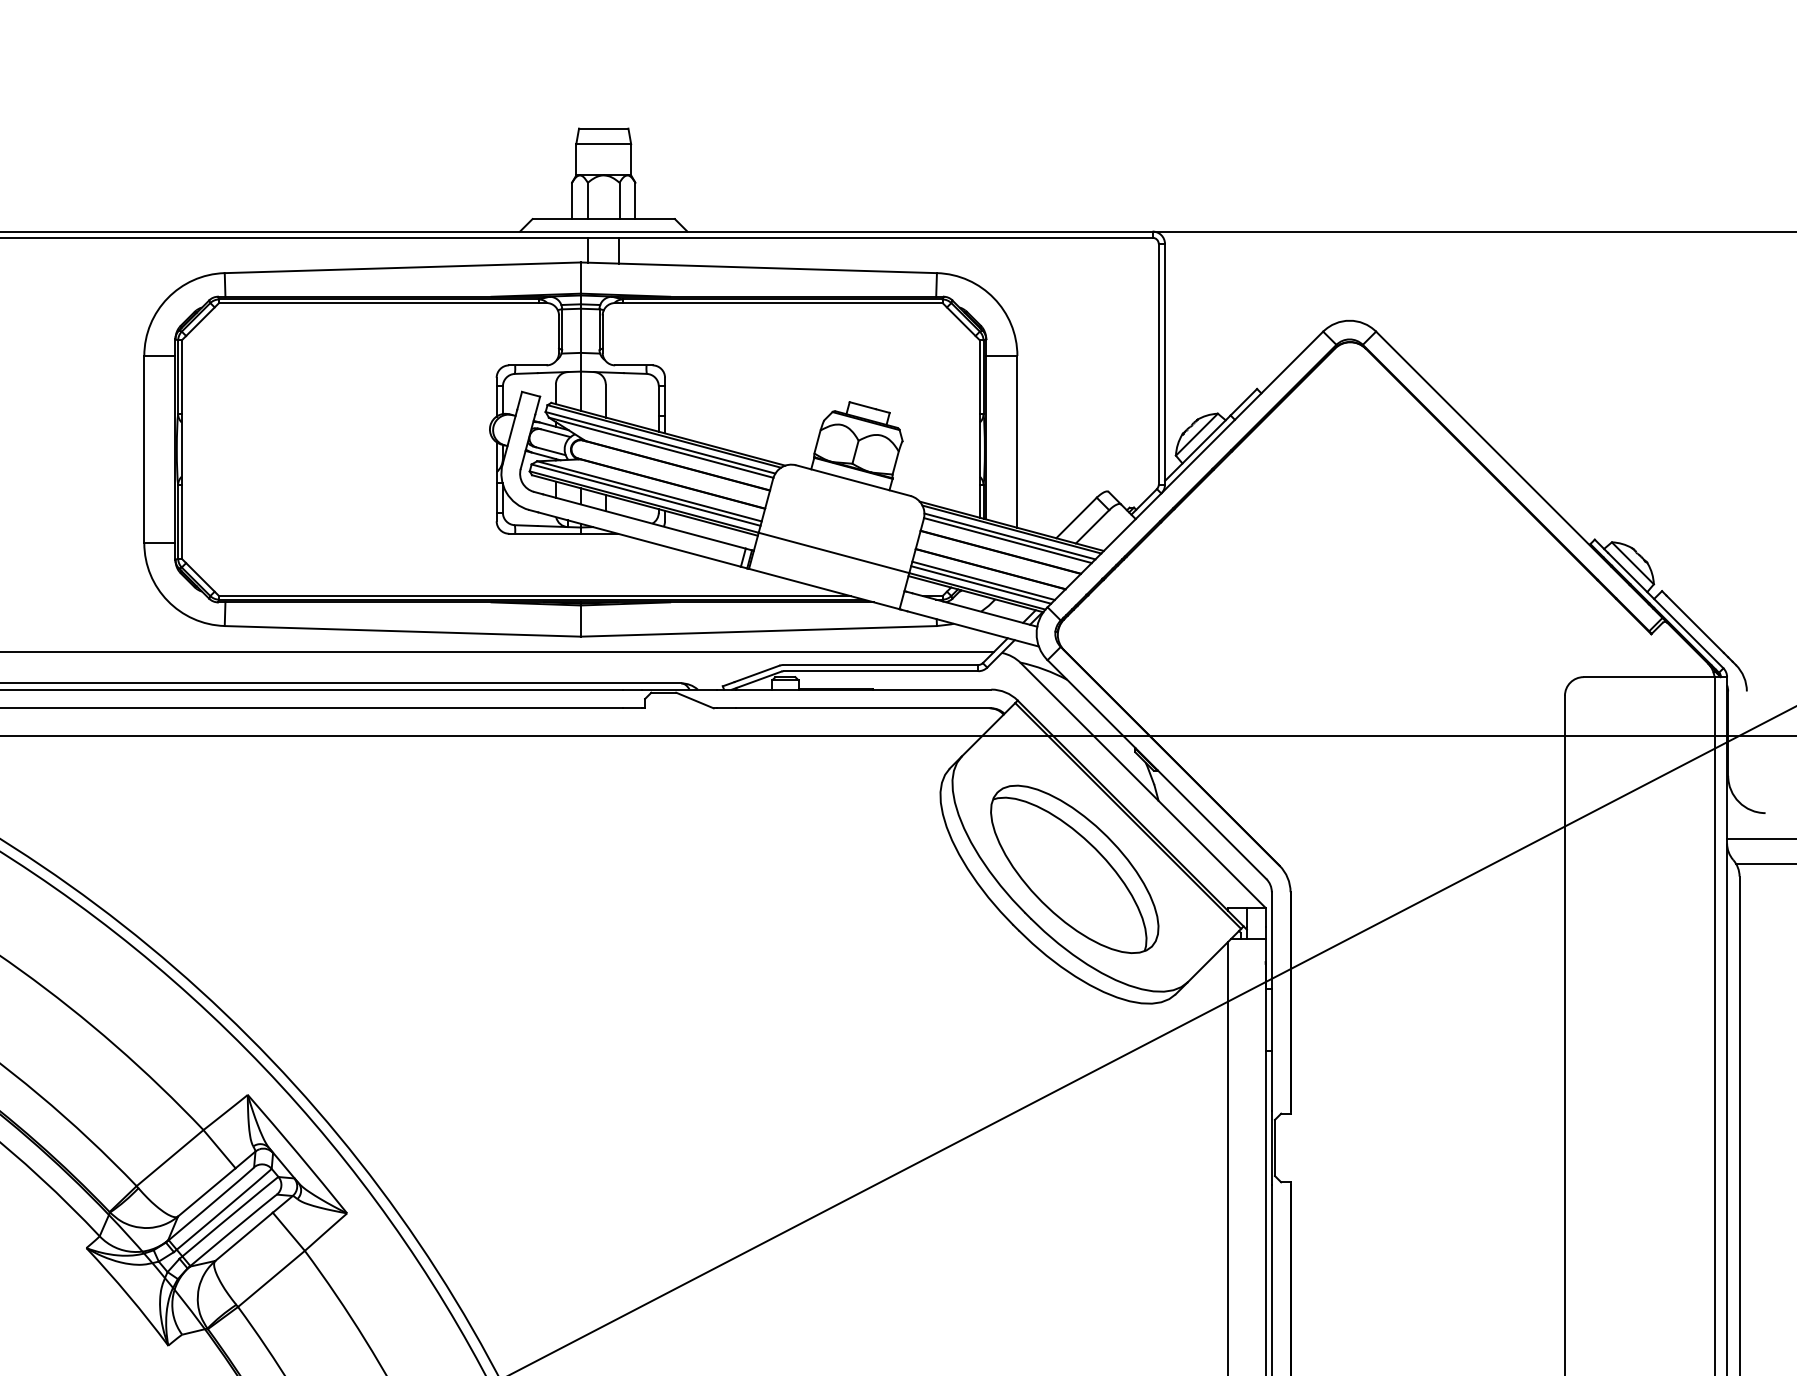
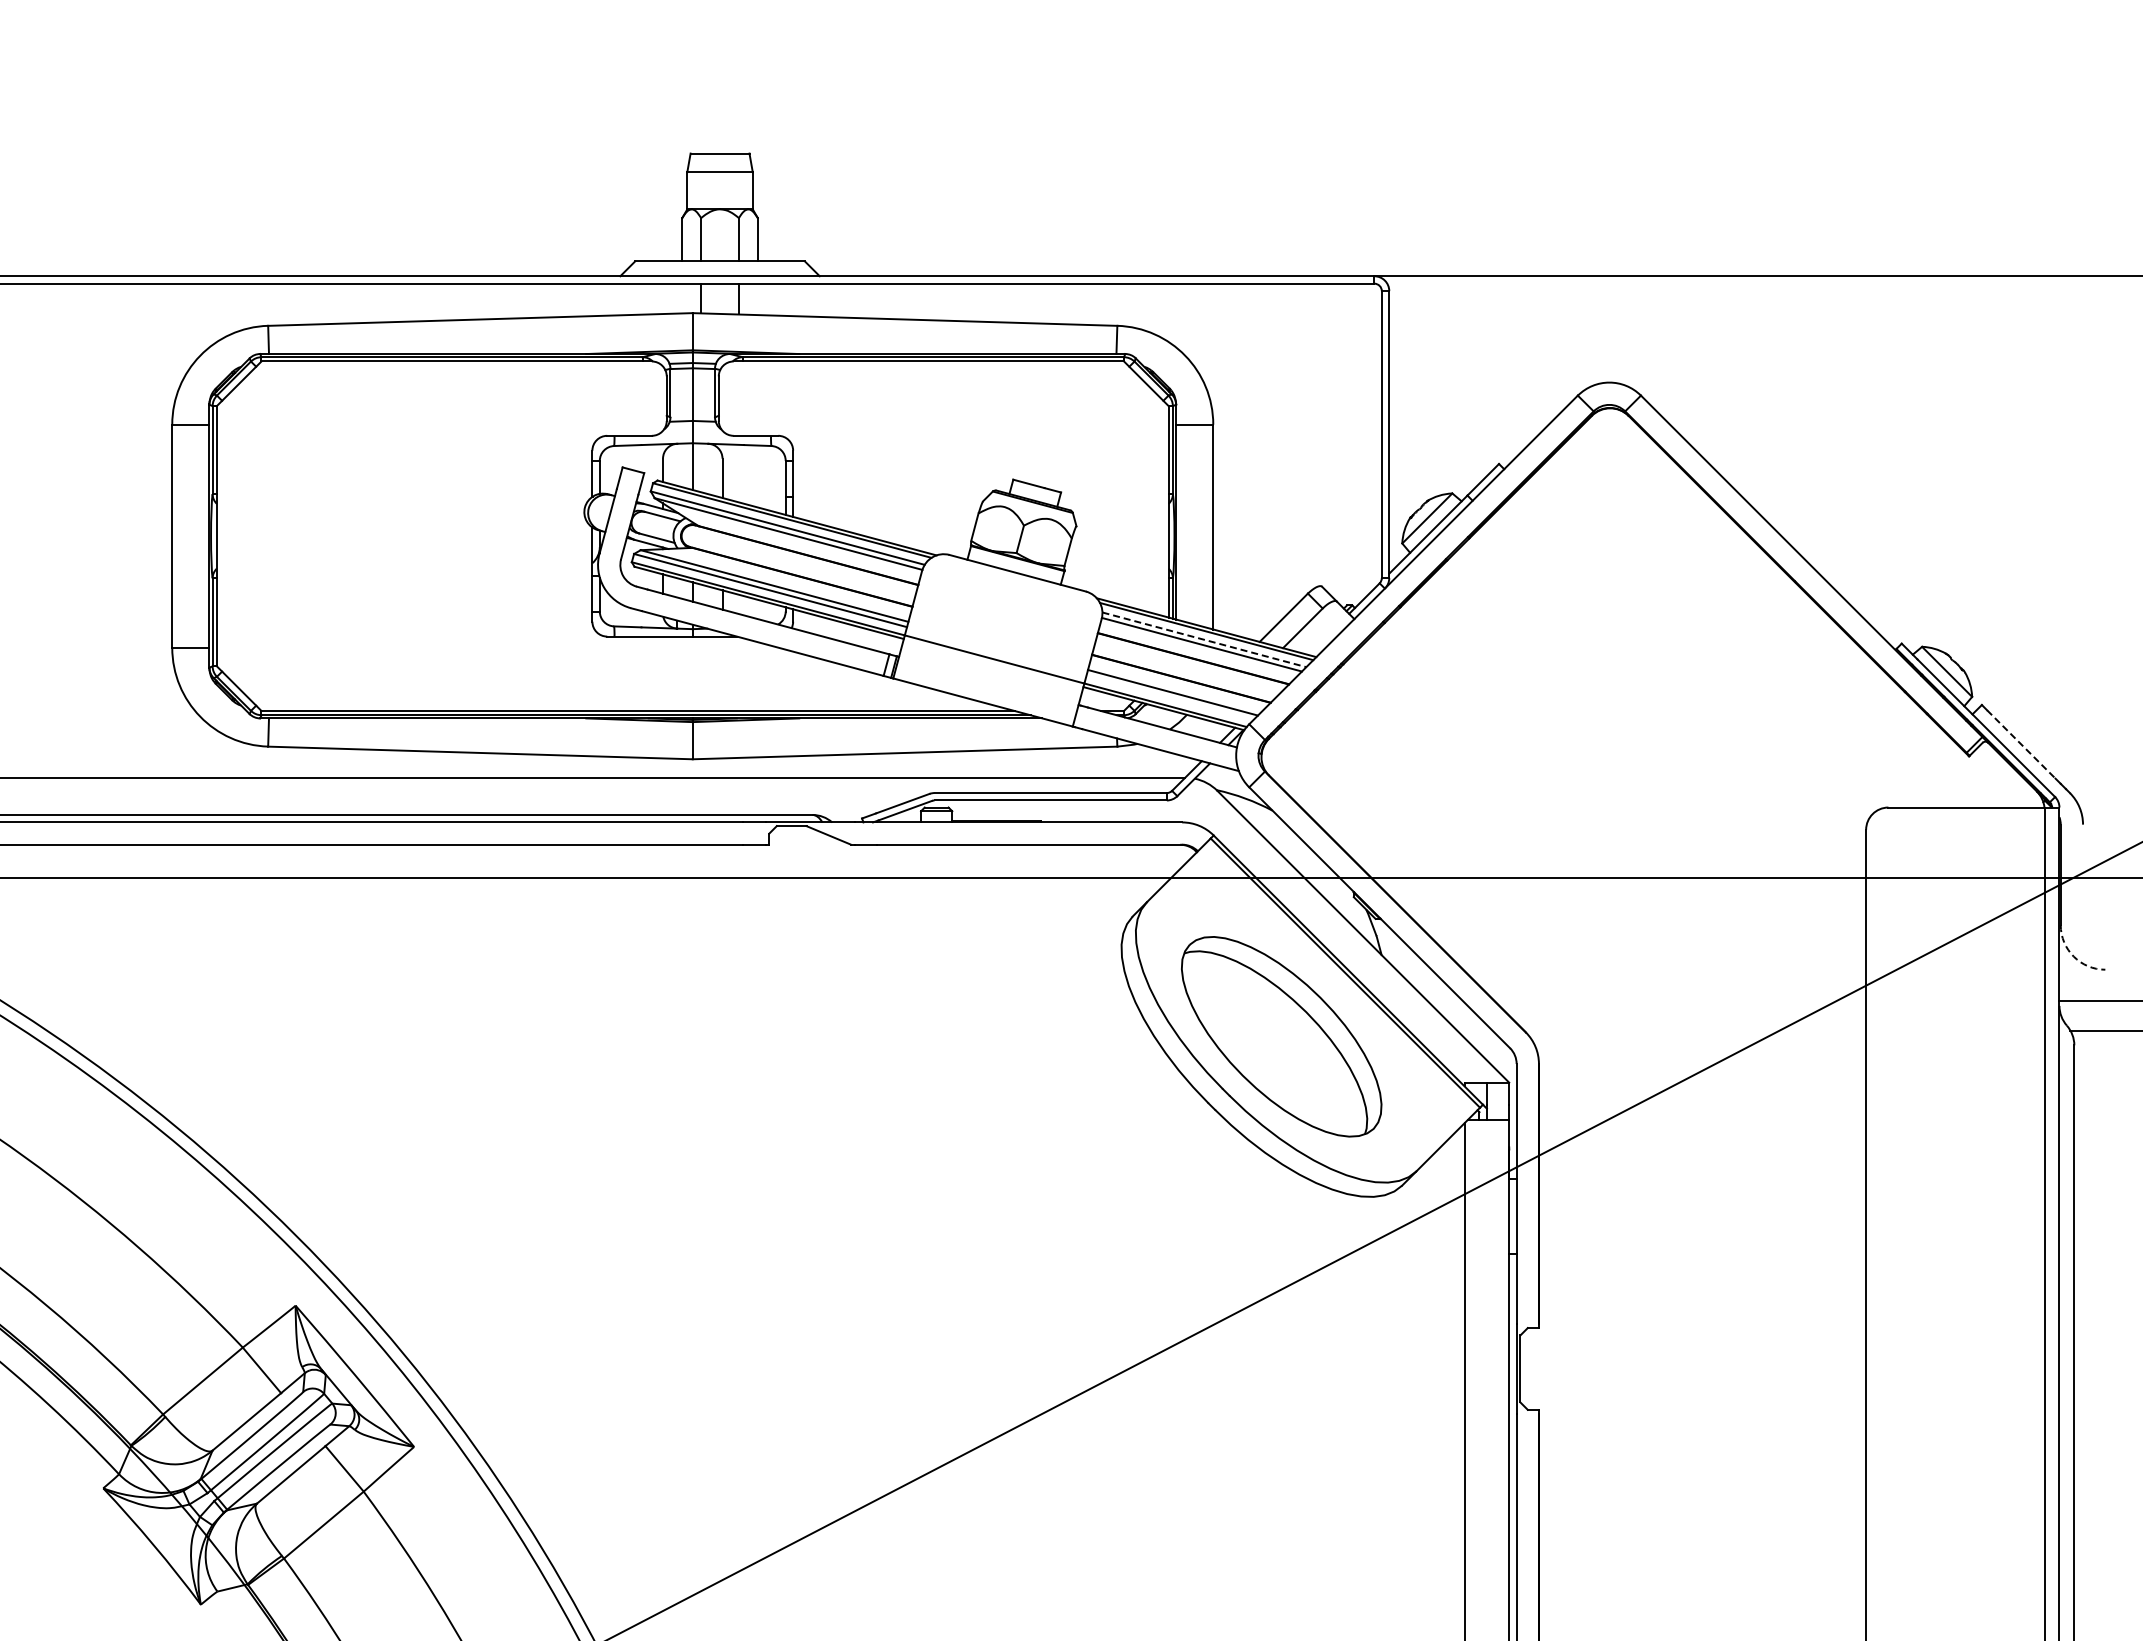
line: (1010, 536) -> (1204, 639), solid -> dashed
line: (980, 584) -> (1169, 697), removed
line: (1695, 624) -> (2021, 744), solid -> dashed
arc: (1738, 802) -> (2073, 956), solid -> dashed

